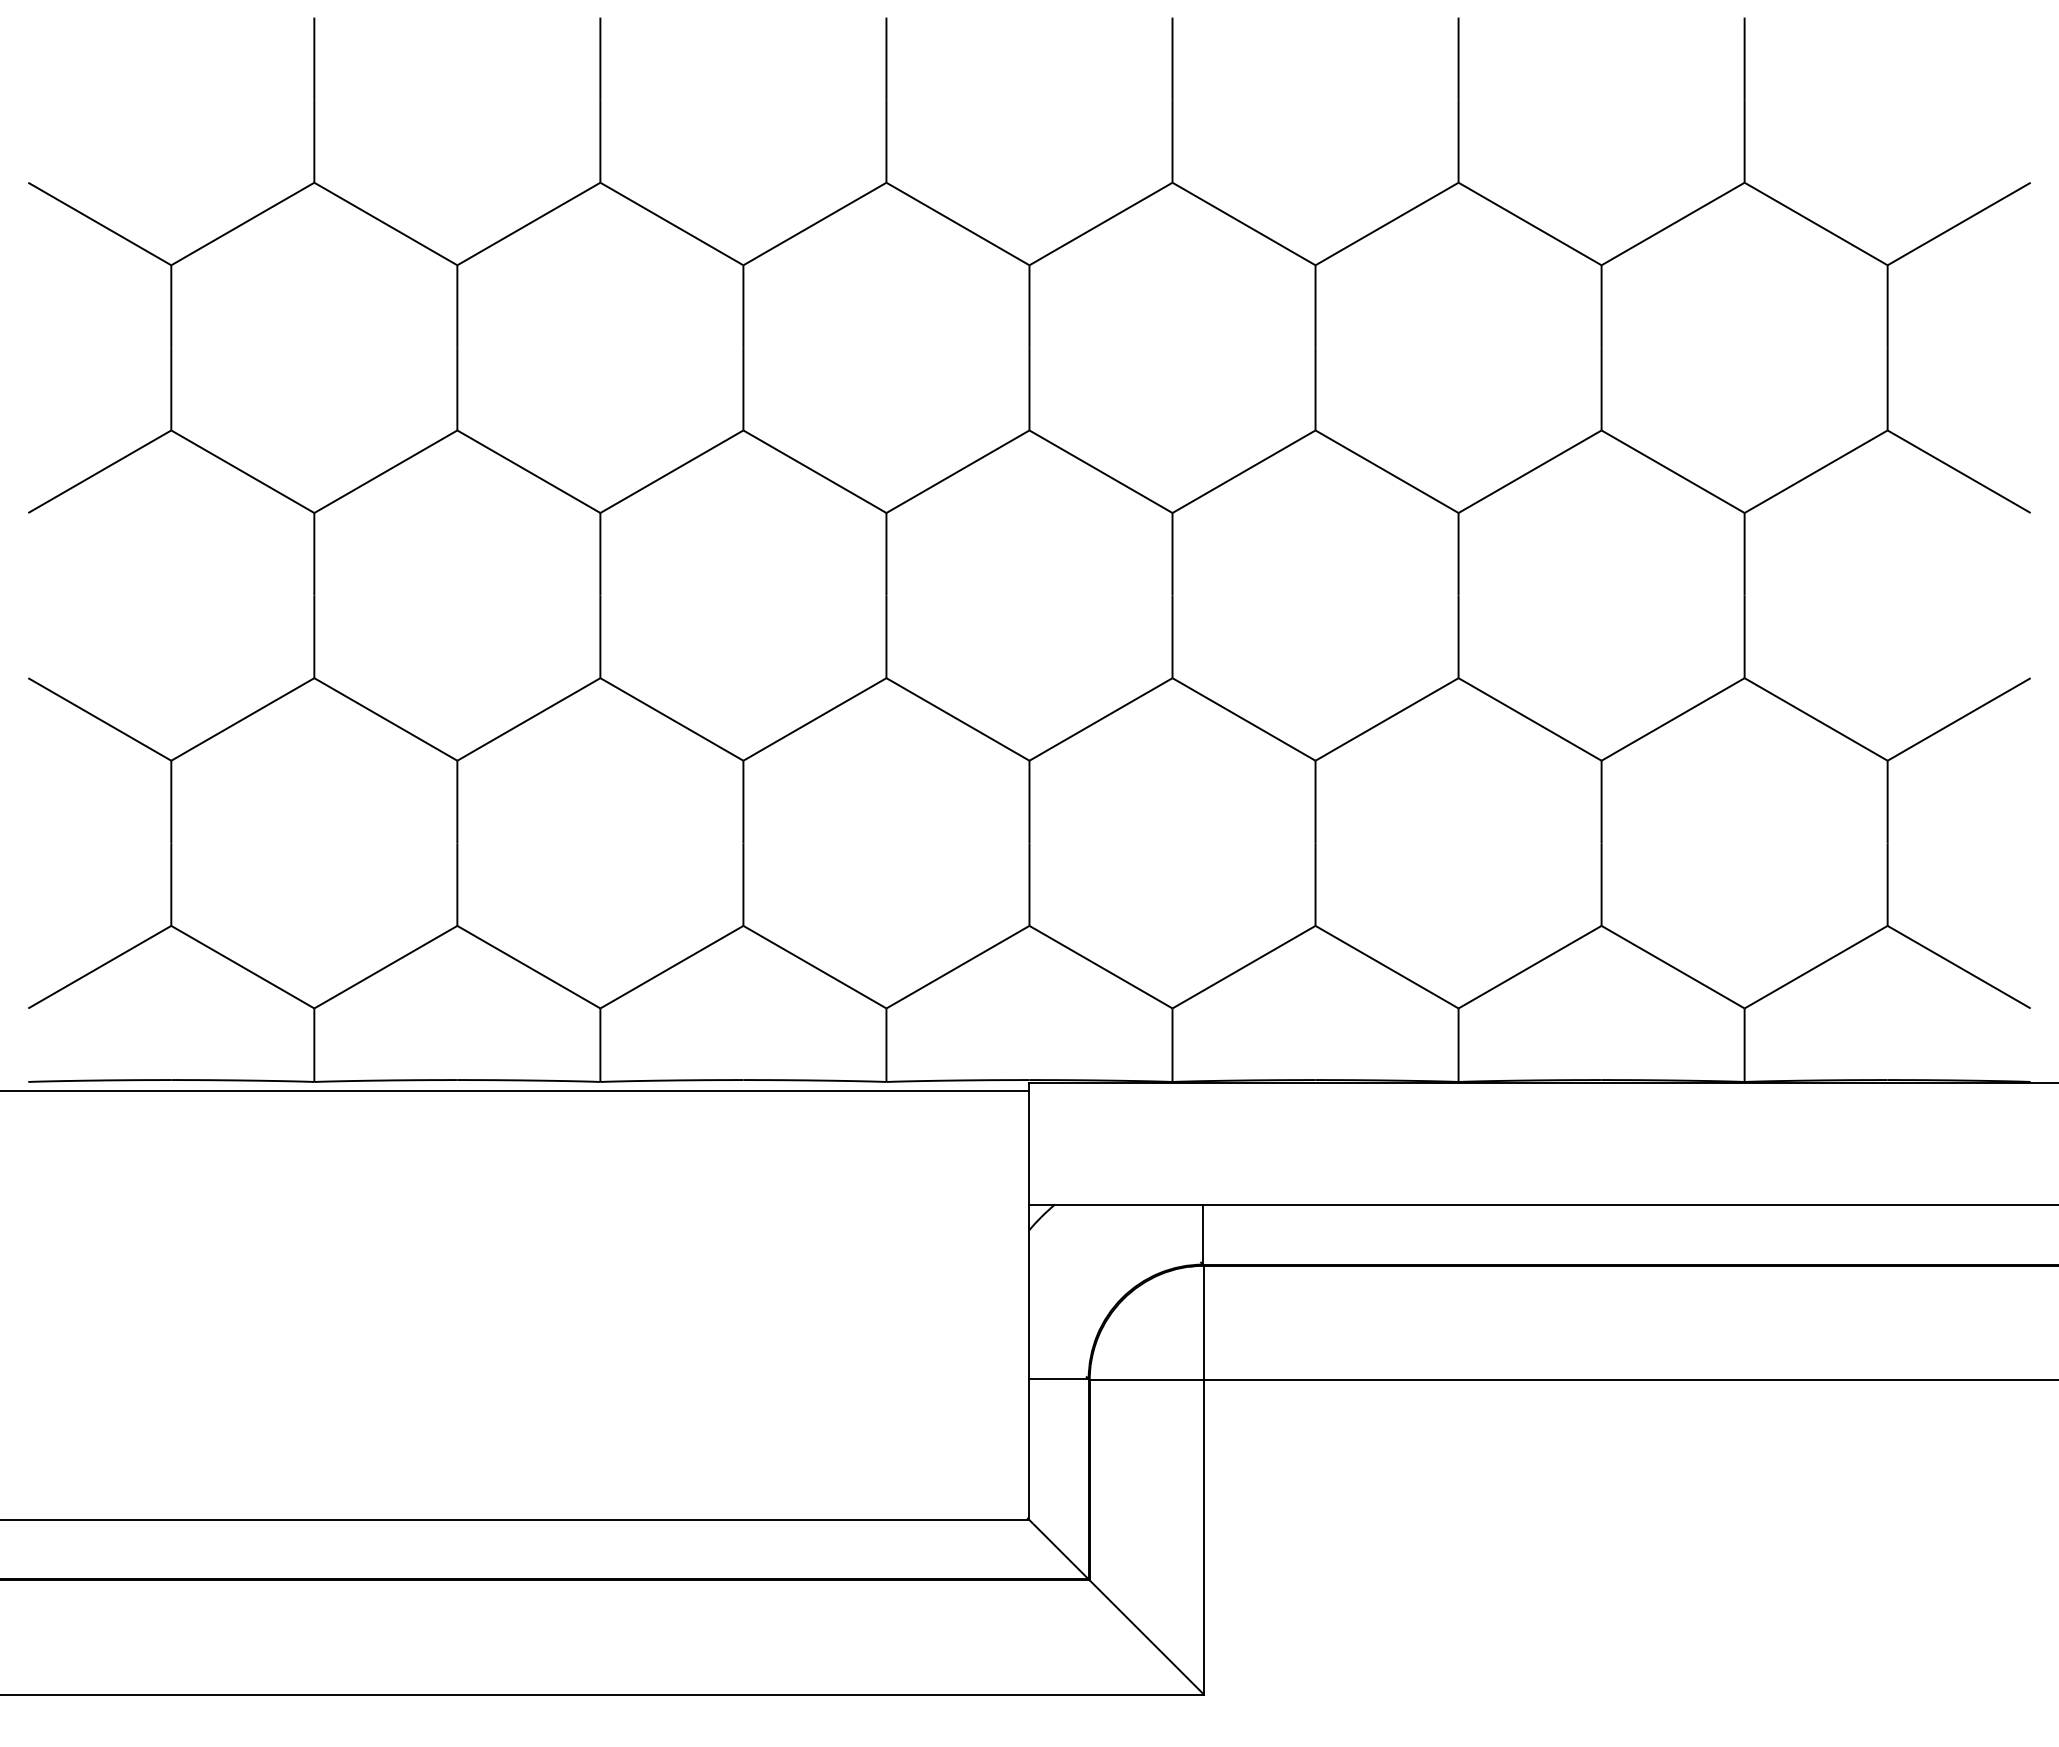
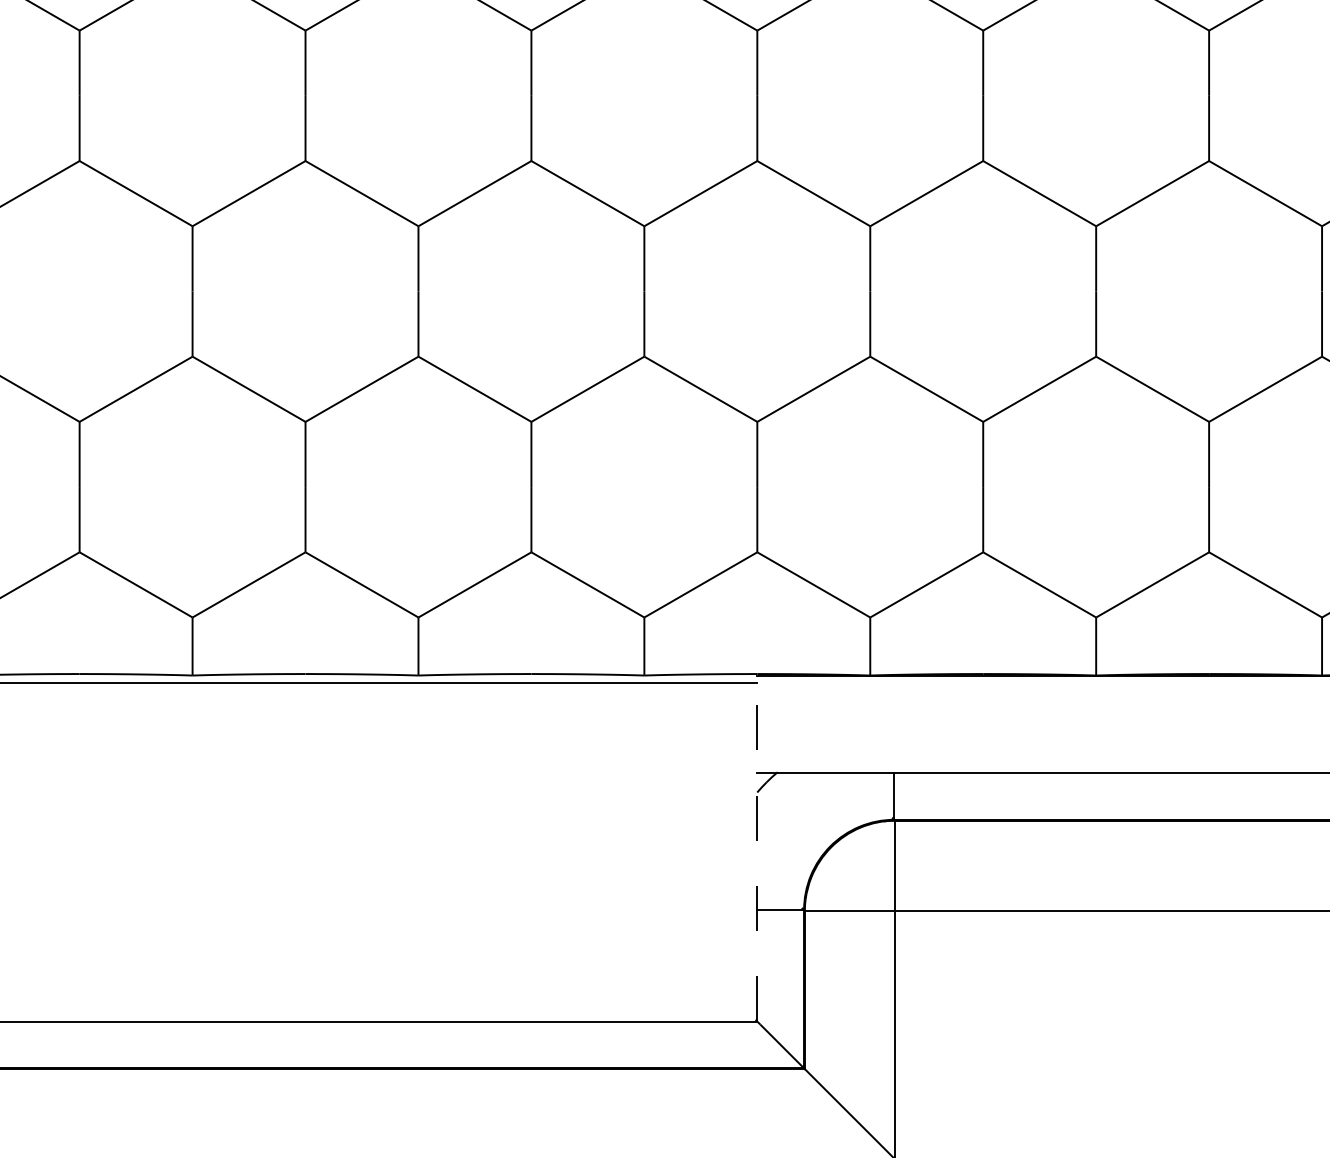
line: (1029, 1301) -> (757, 848), solid -> dashed

